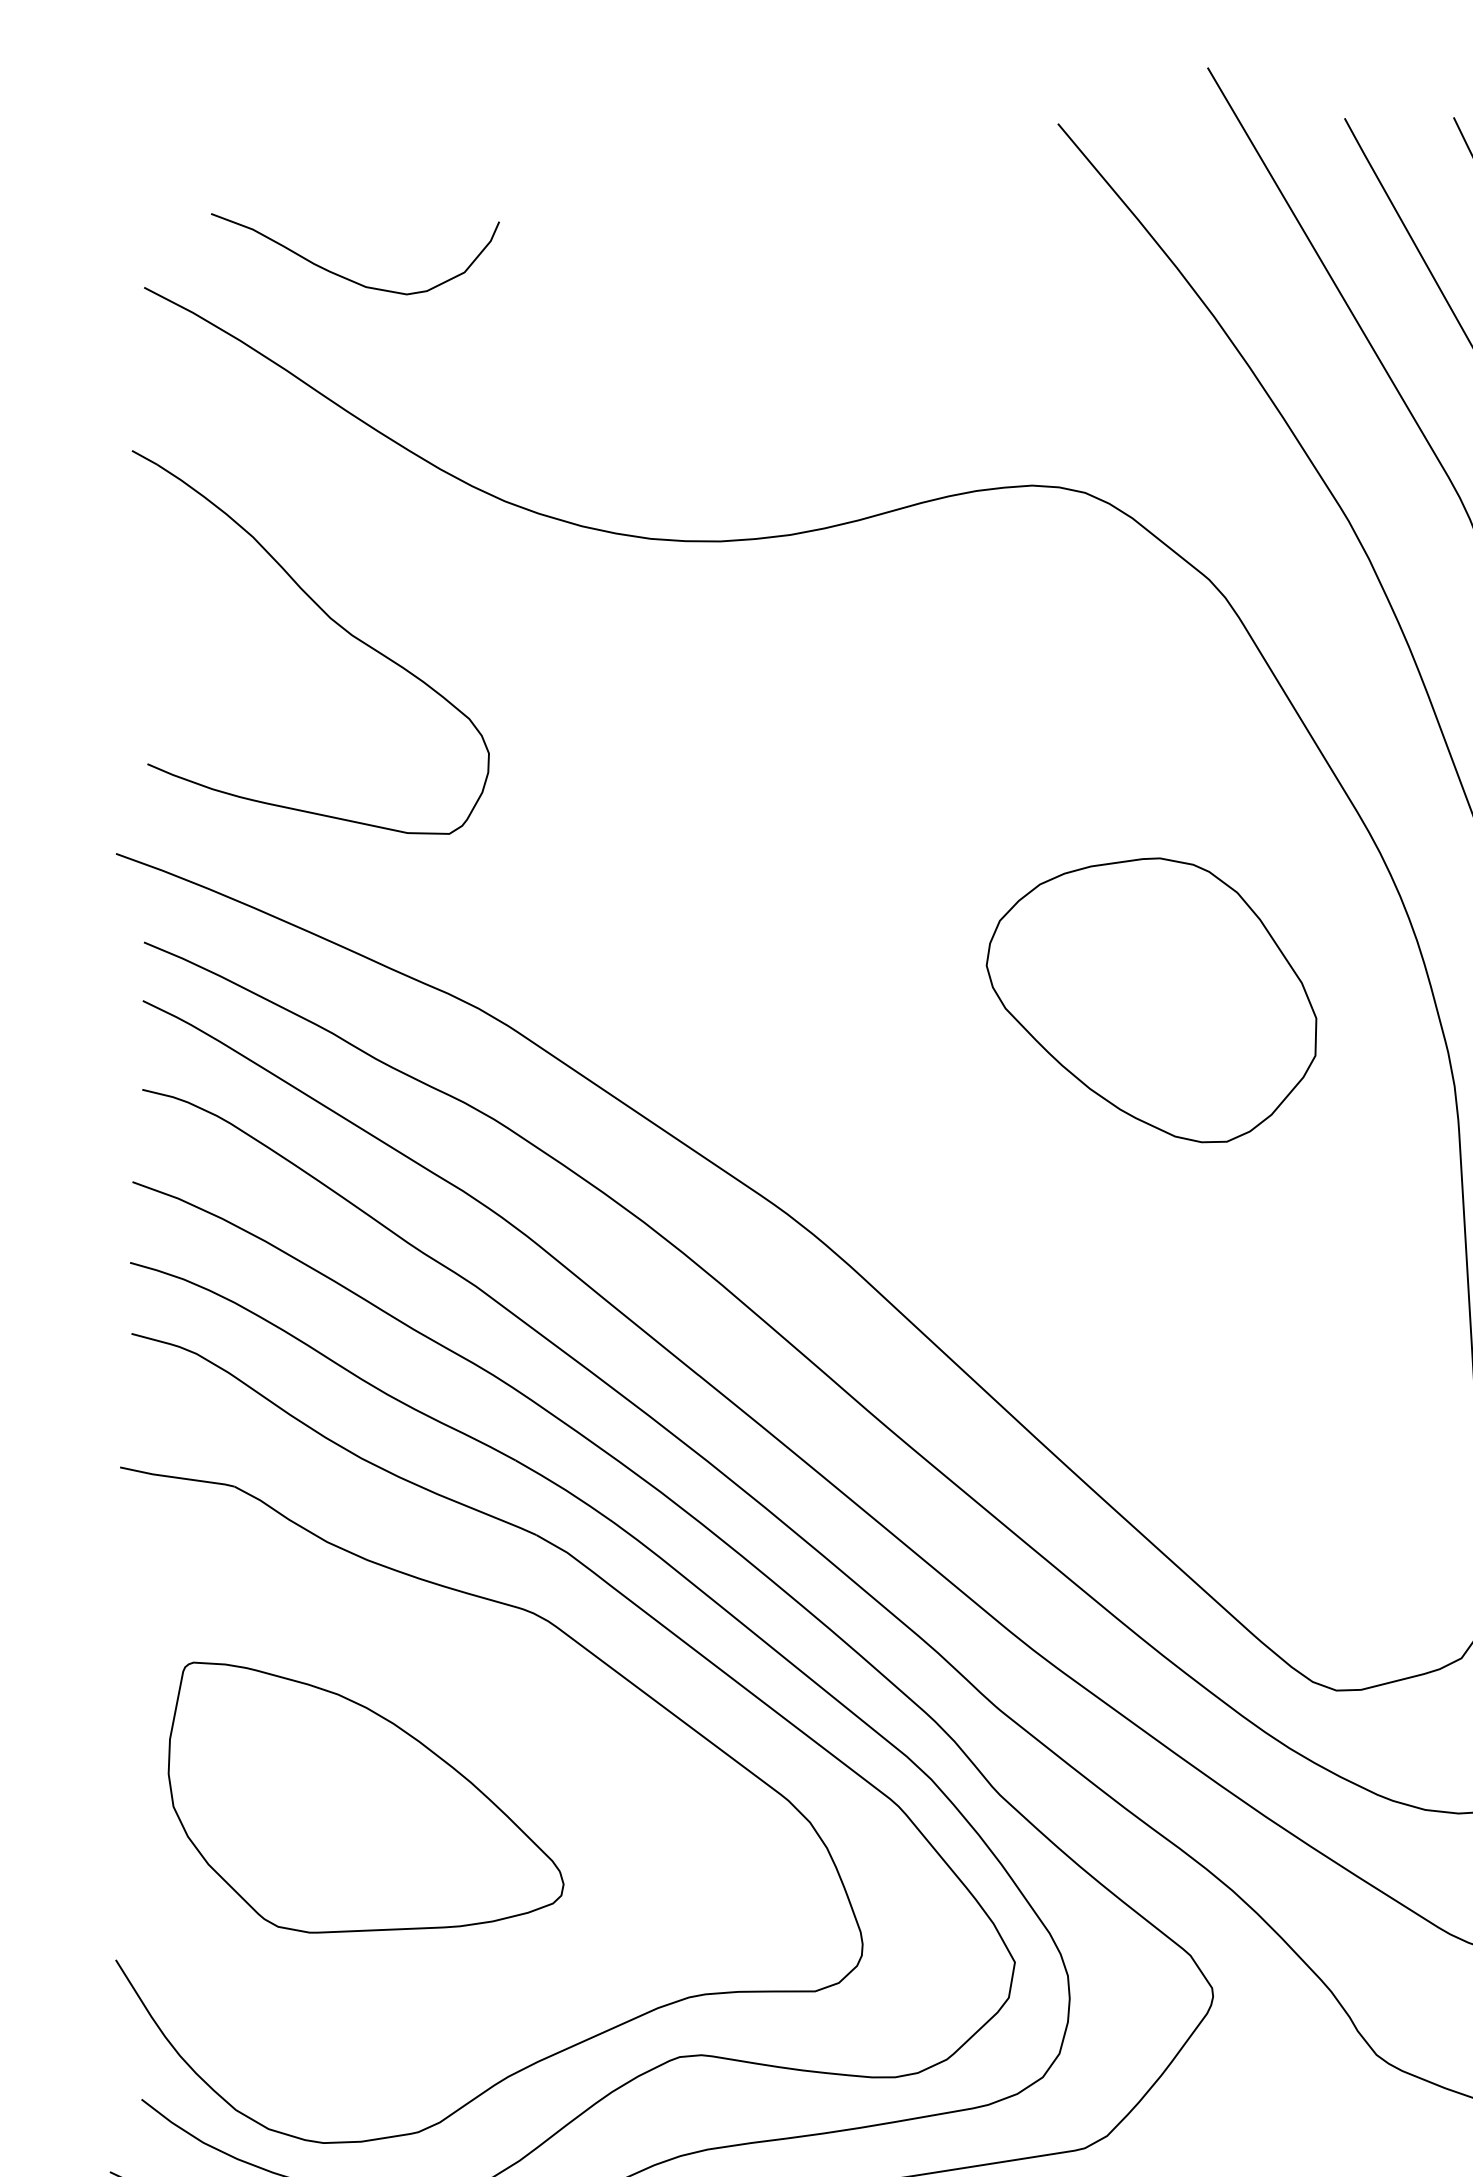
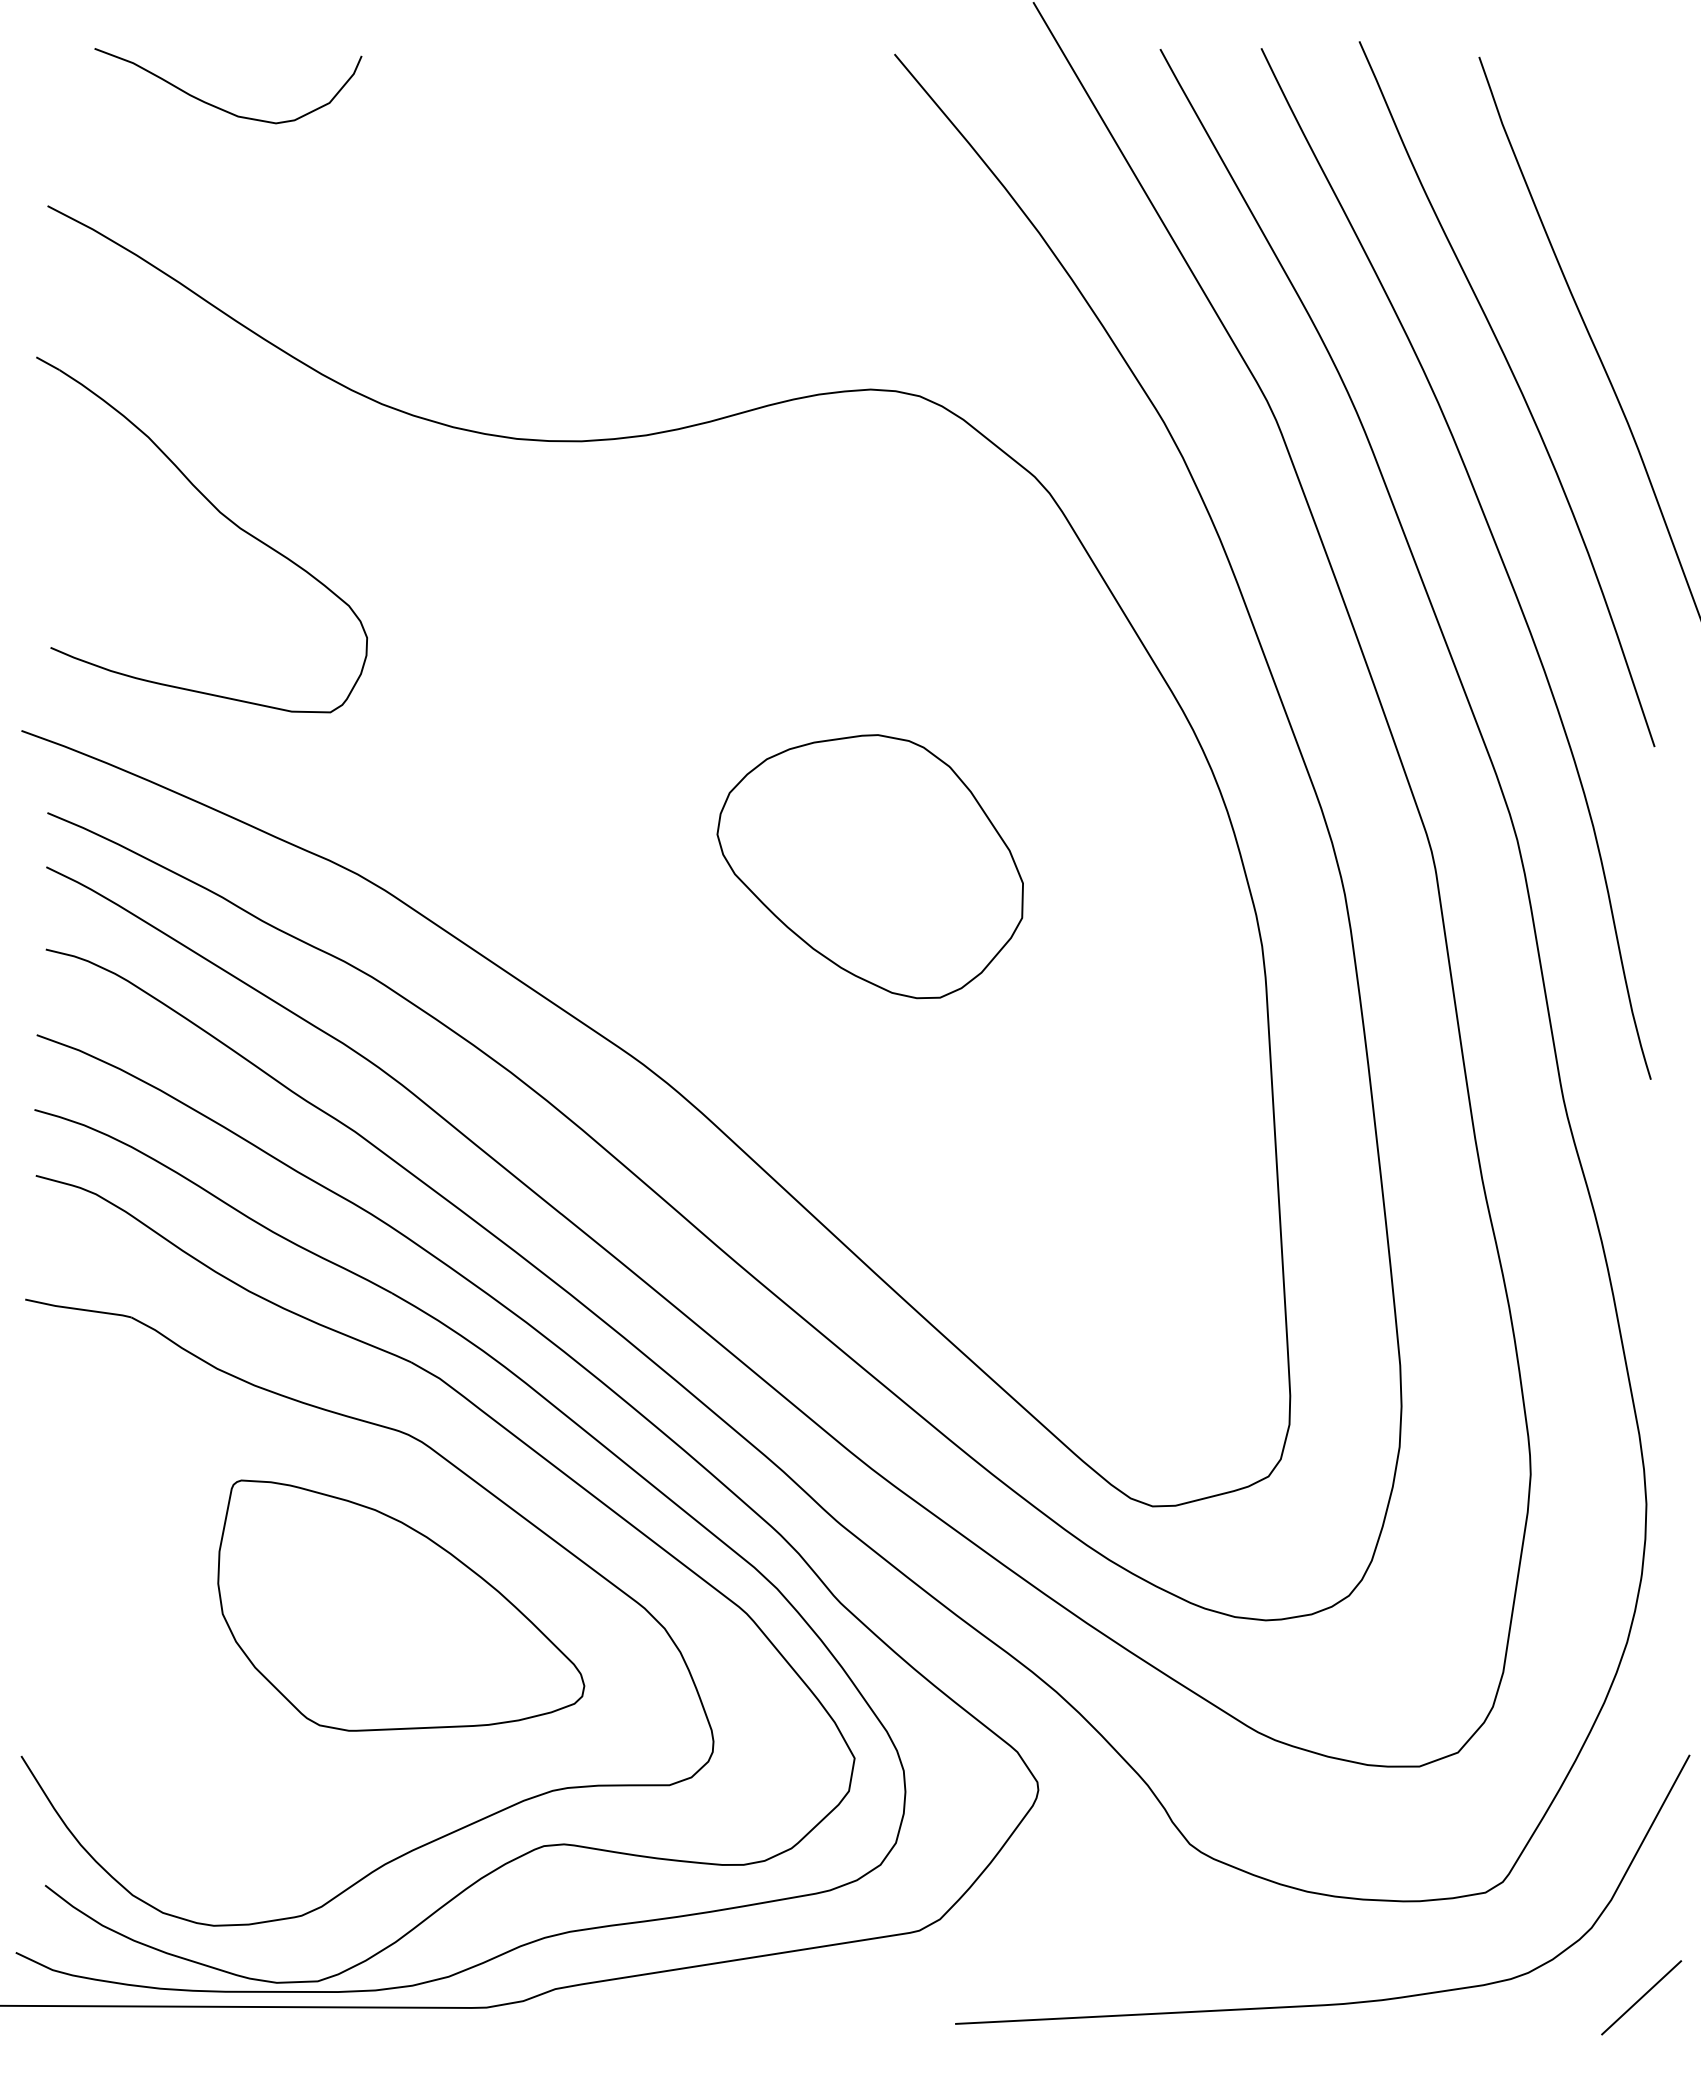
curve: (349, 278) -> (222, 108), moved
part: (1150, 1000) -> (869, 866), moved
part: (366, 1797) -> (401, 1605), moved

